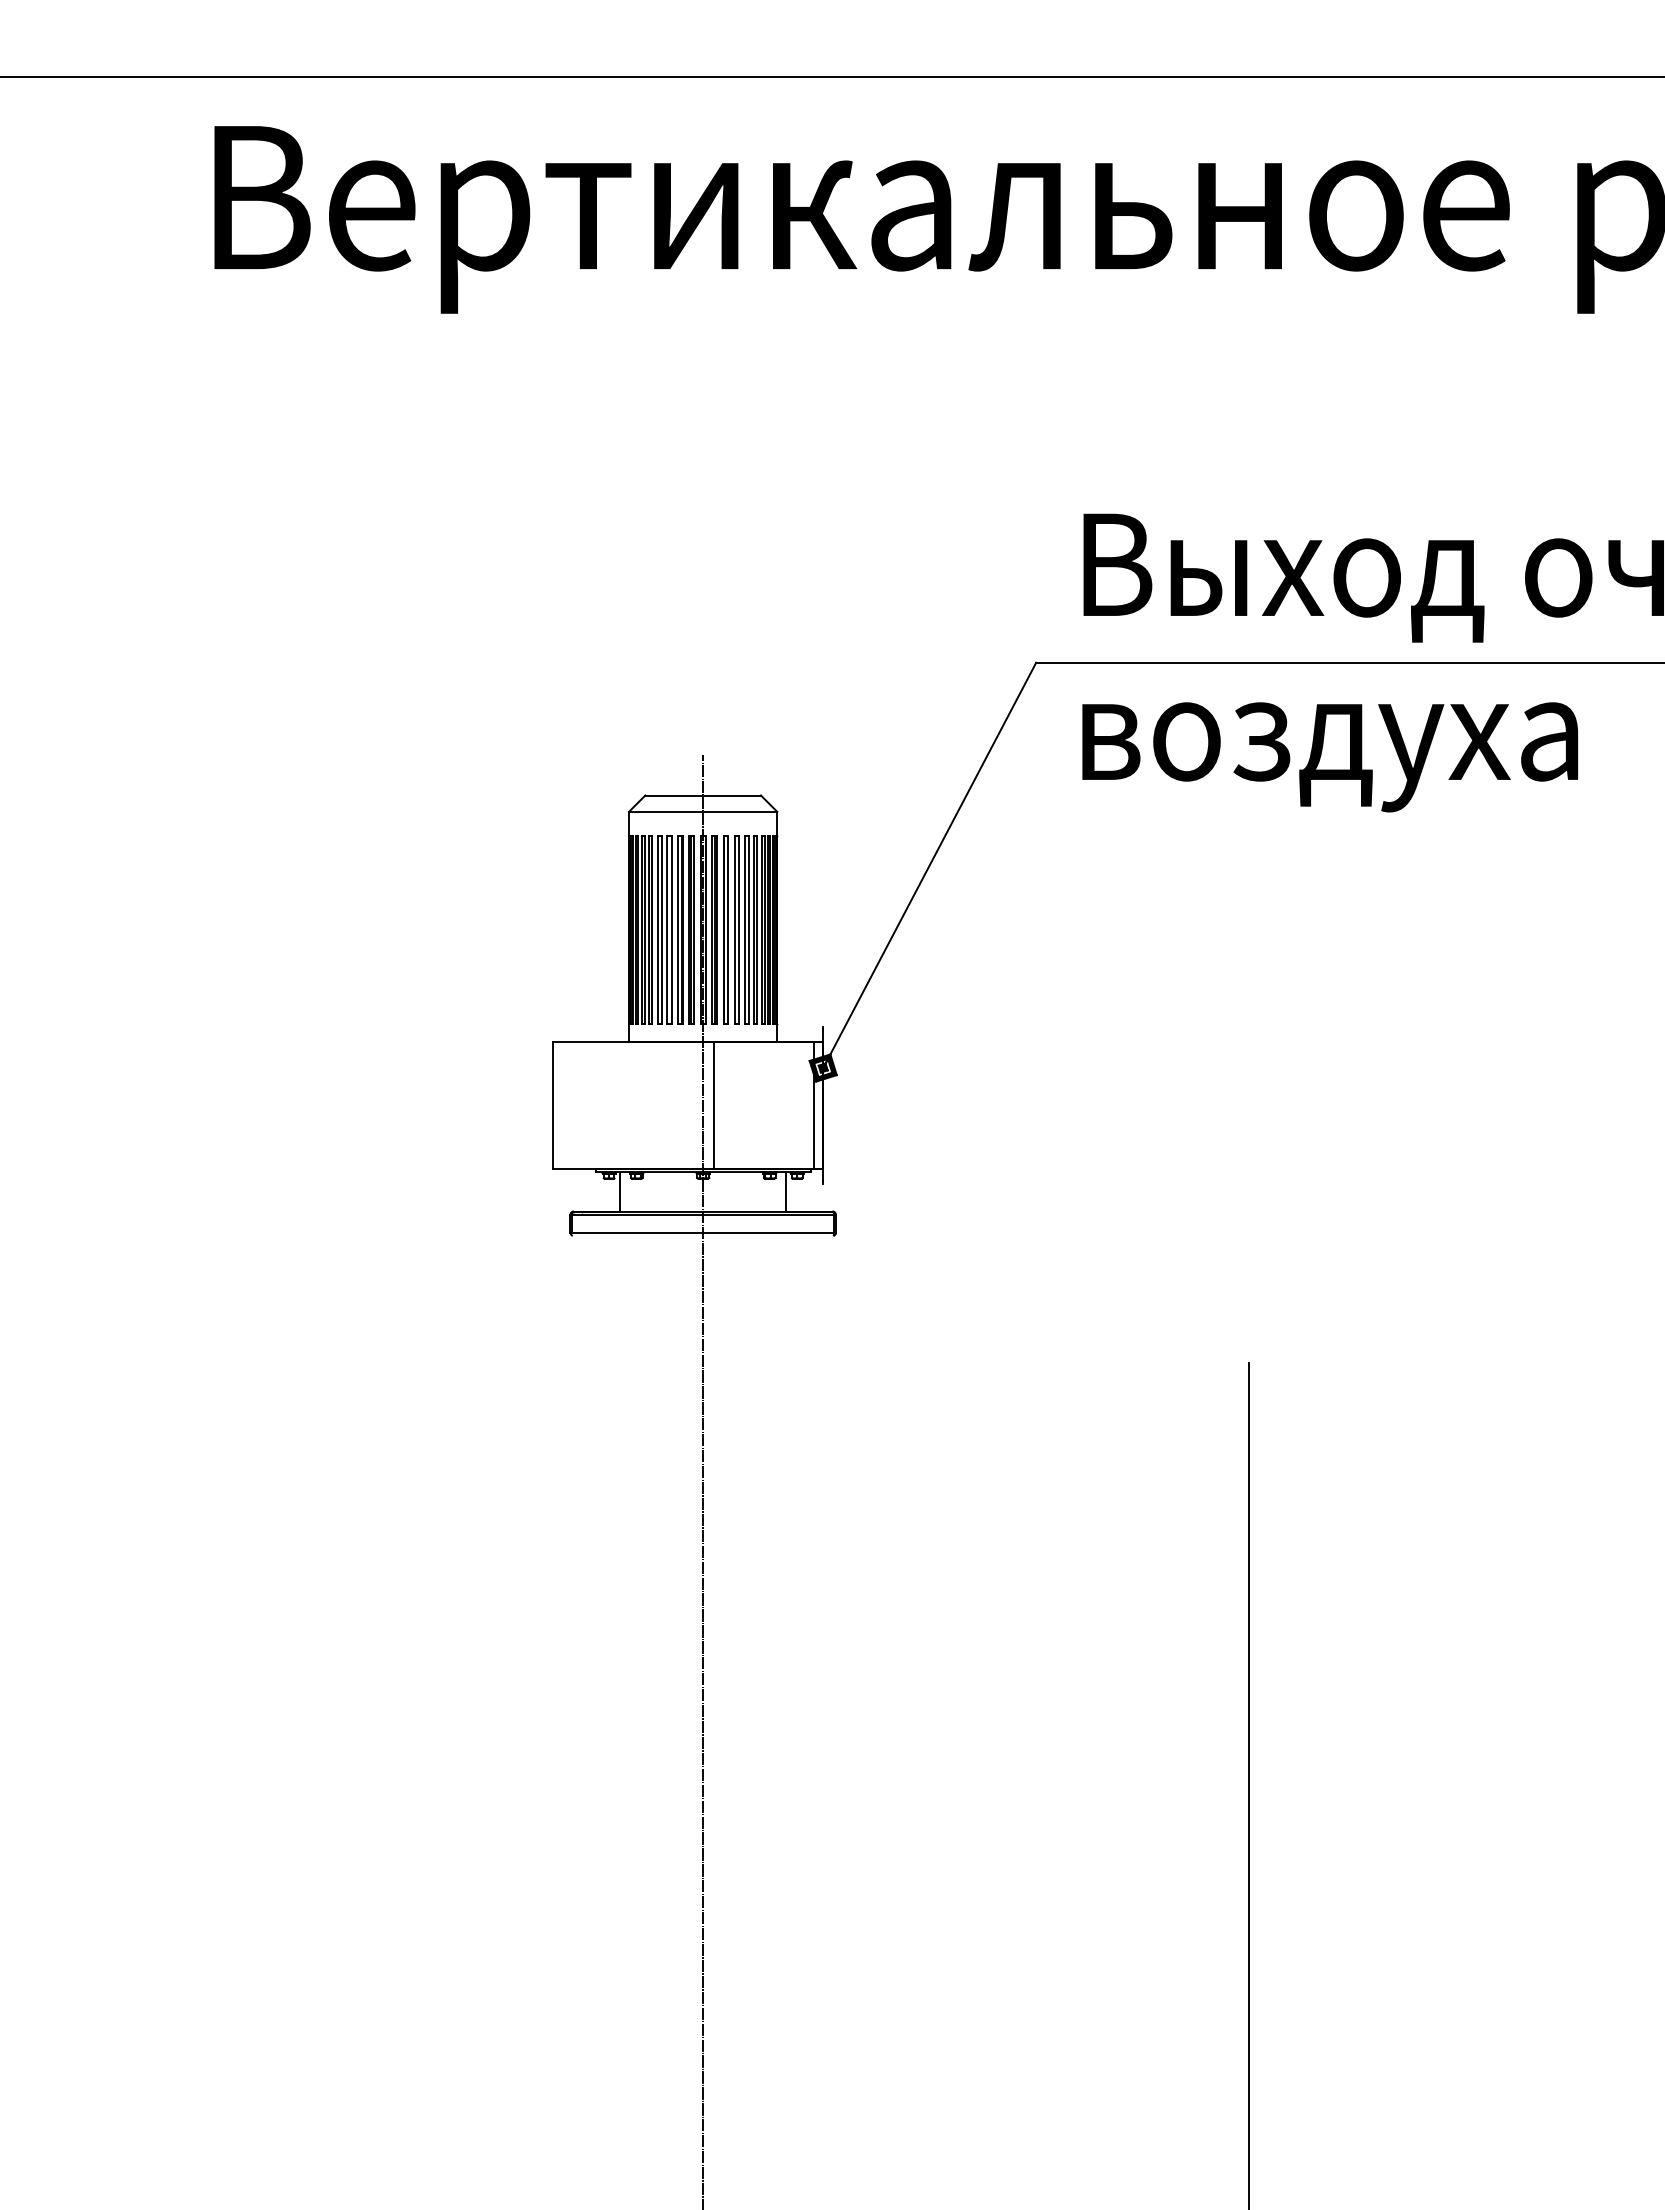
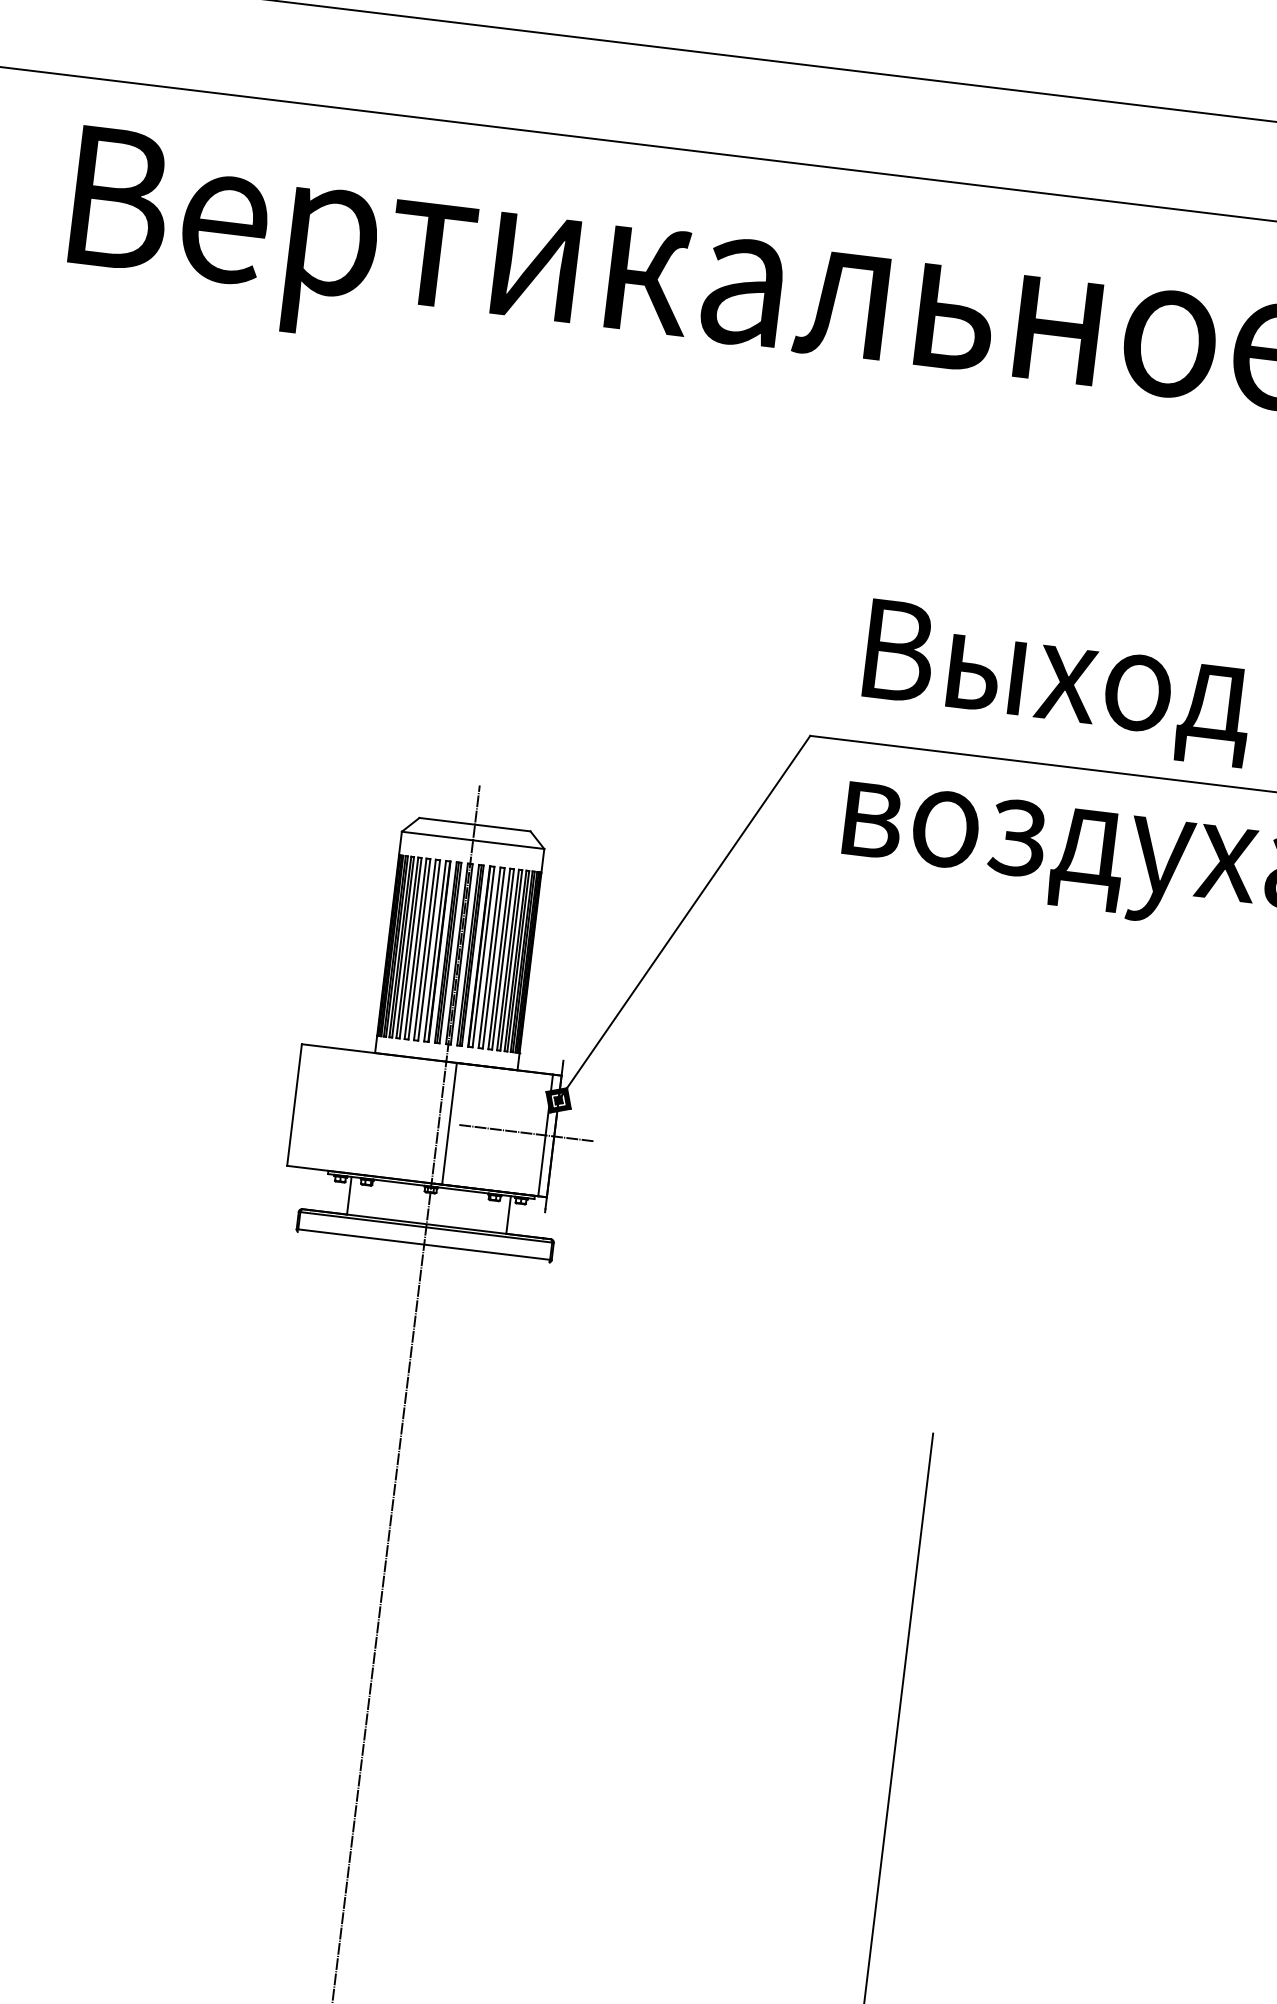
line: (793, 1105) -> (525, 1132), added

